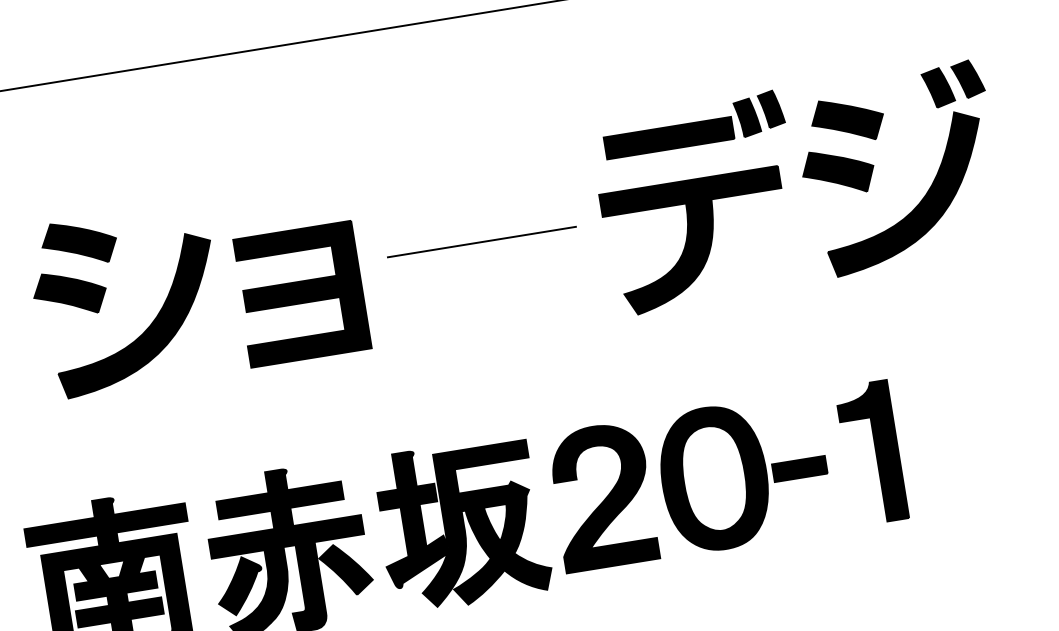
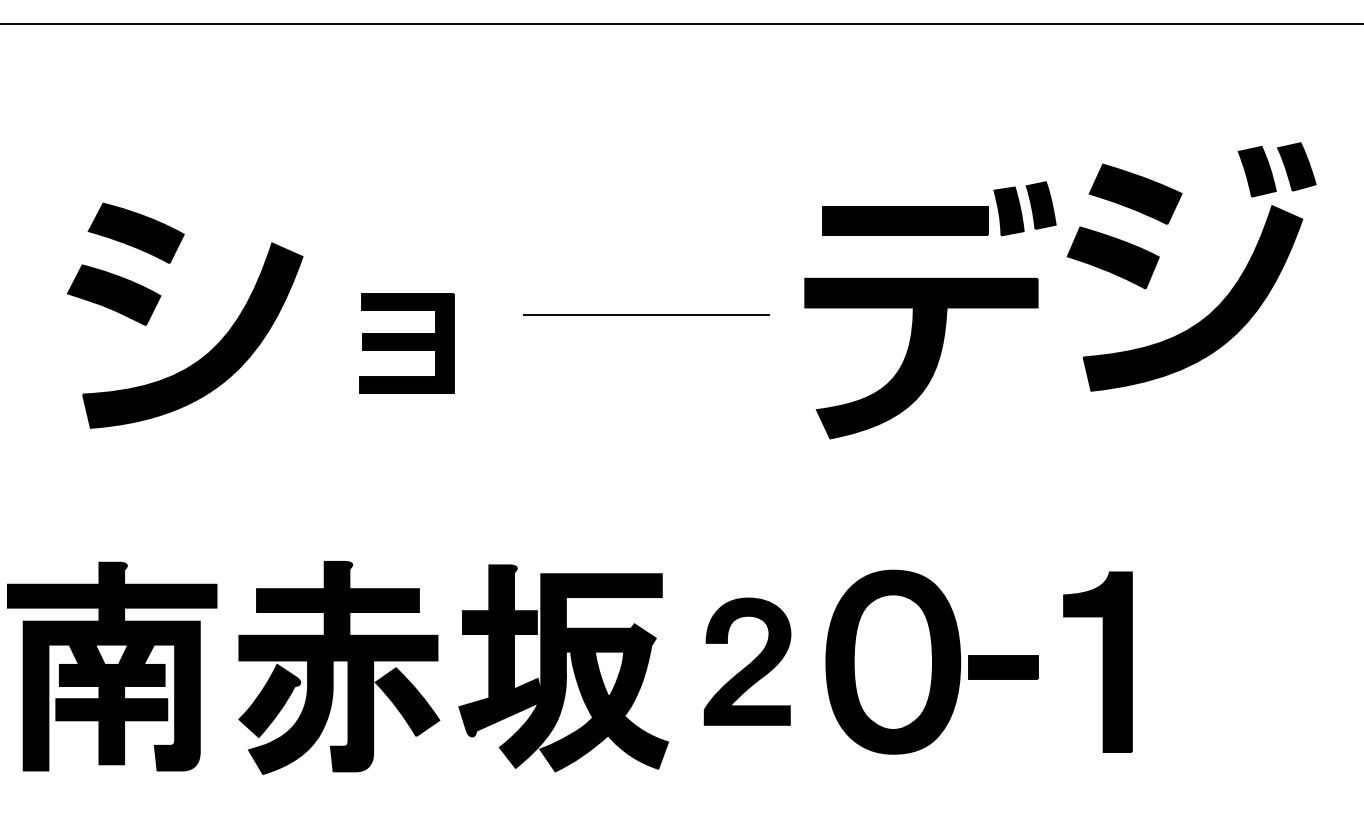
part: (874, 166) -> (1159, 258), moved
part: (300, 294) -> (406, 343), size x0.6
part: (602, 496) -> (747, 661), size x0.7

